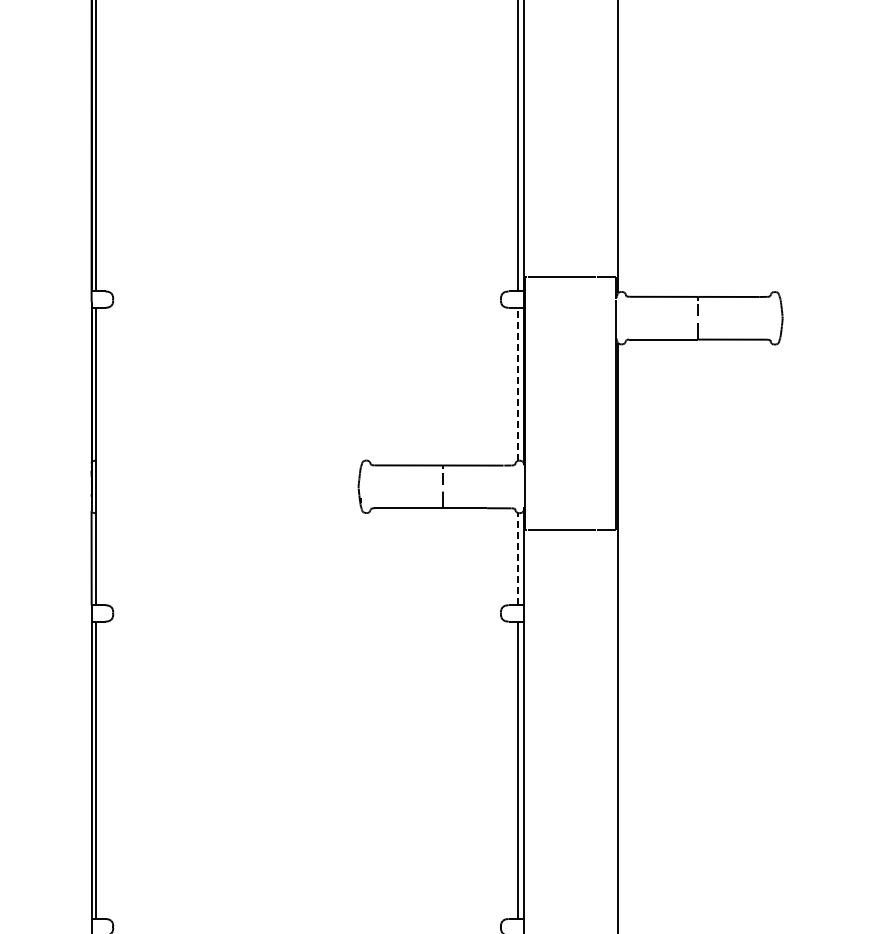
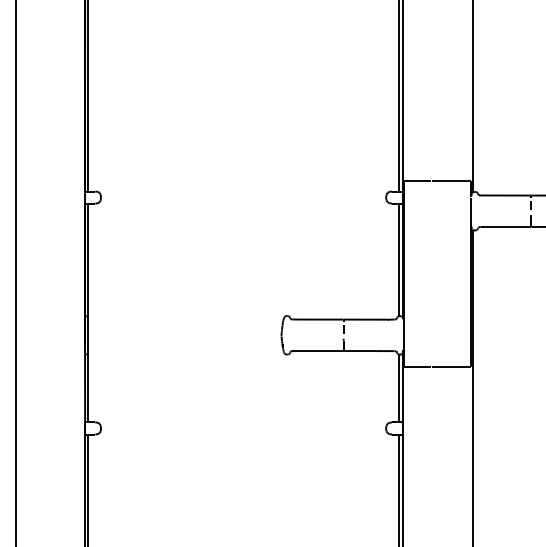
line: (518, 383) -> (399, 259), dashed -> solid
line: (518, 558) -> (399, 388), dashed -> solid

